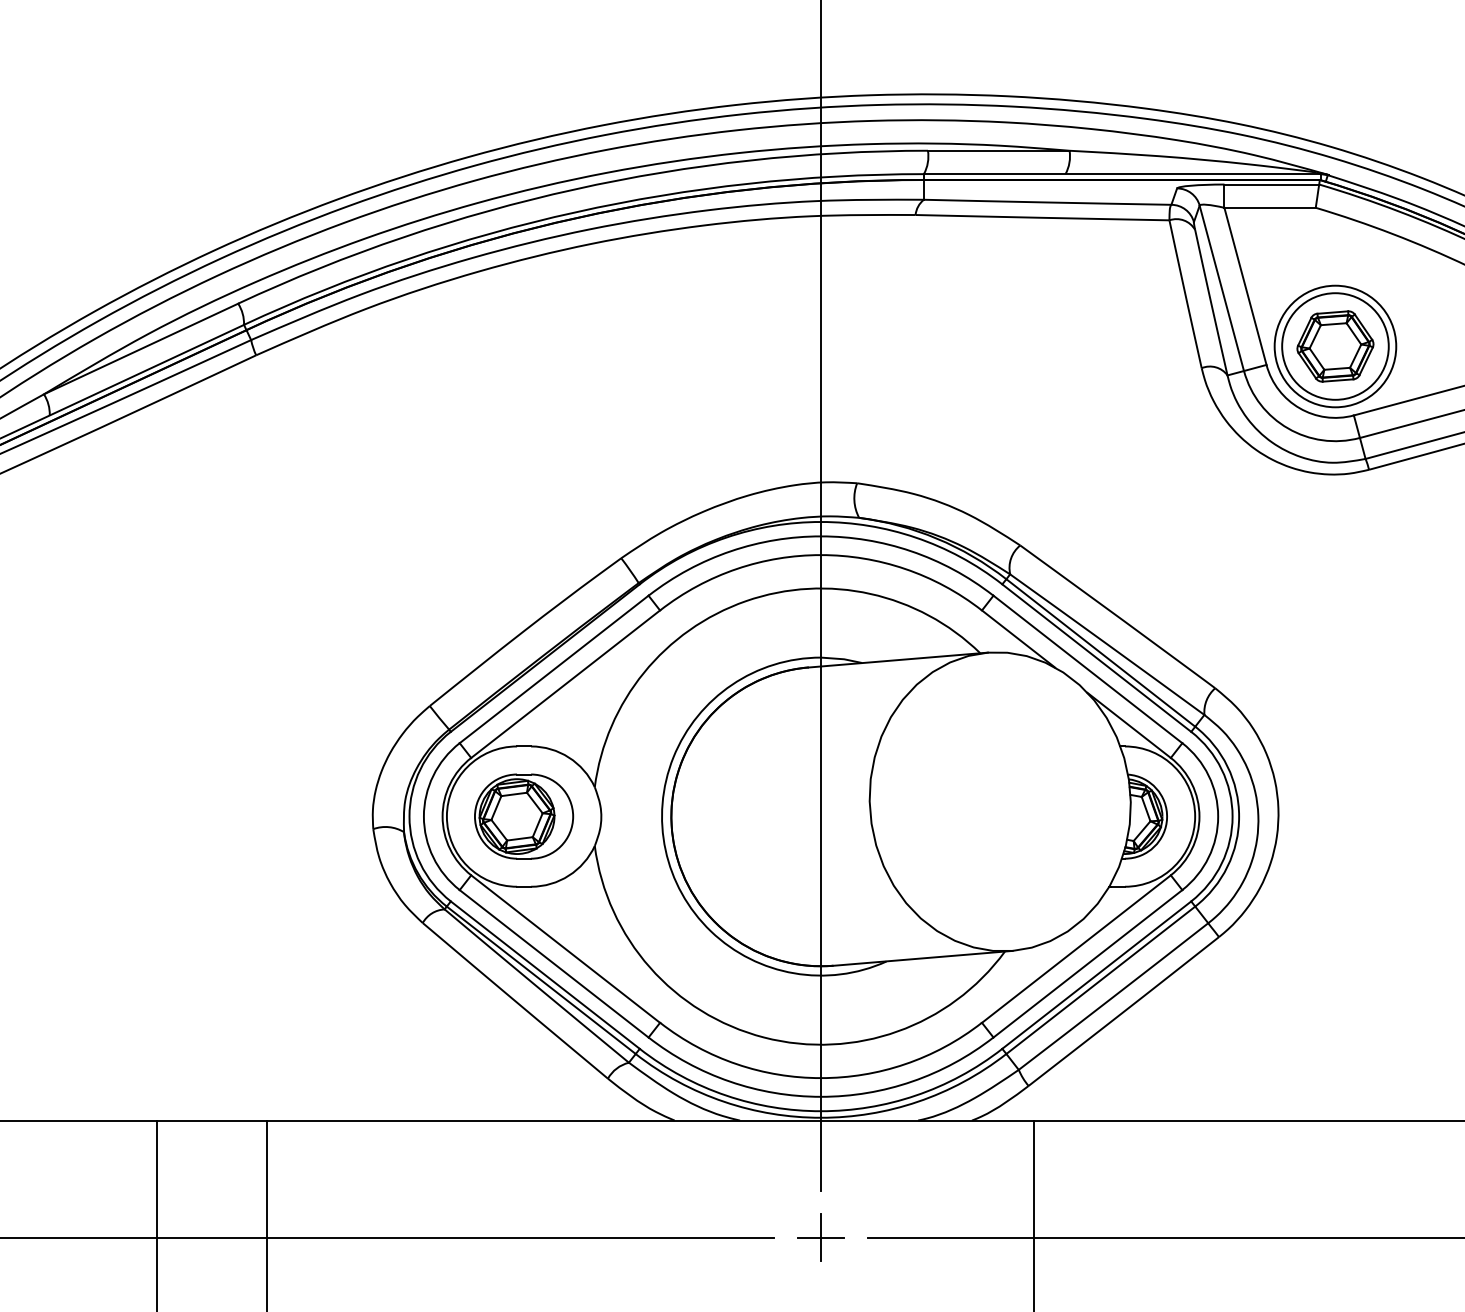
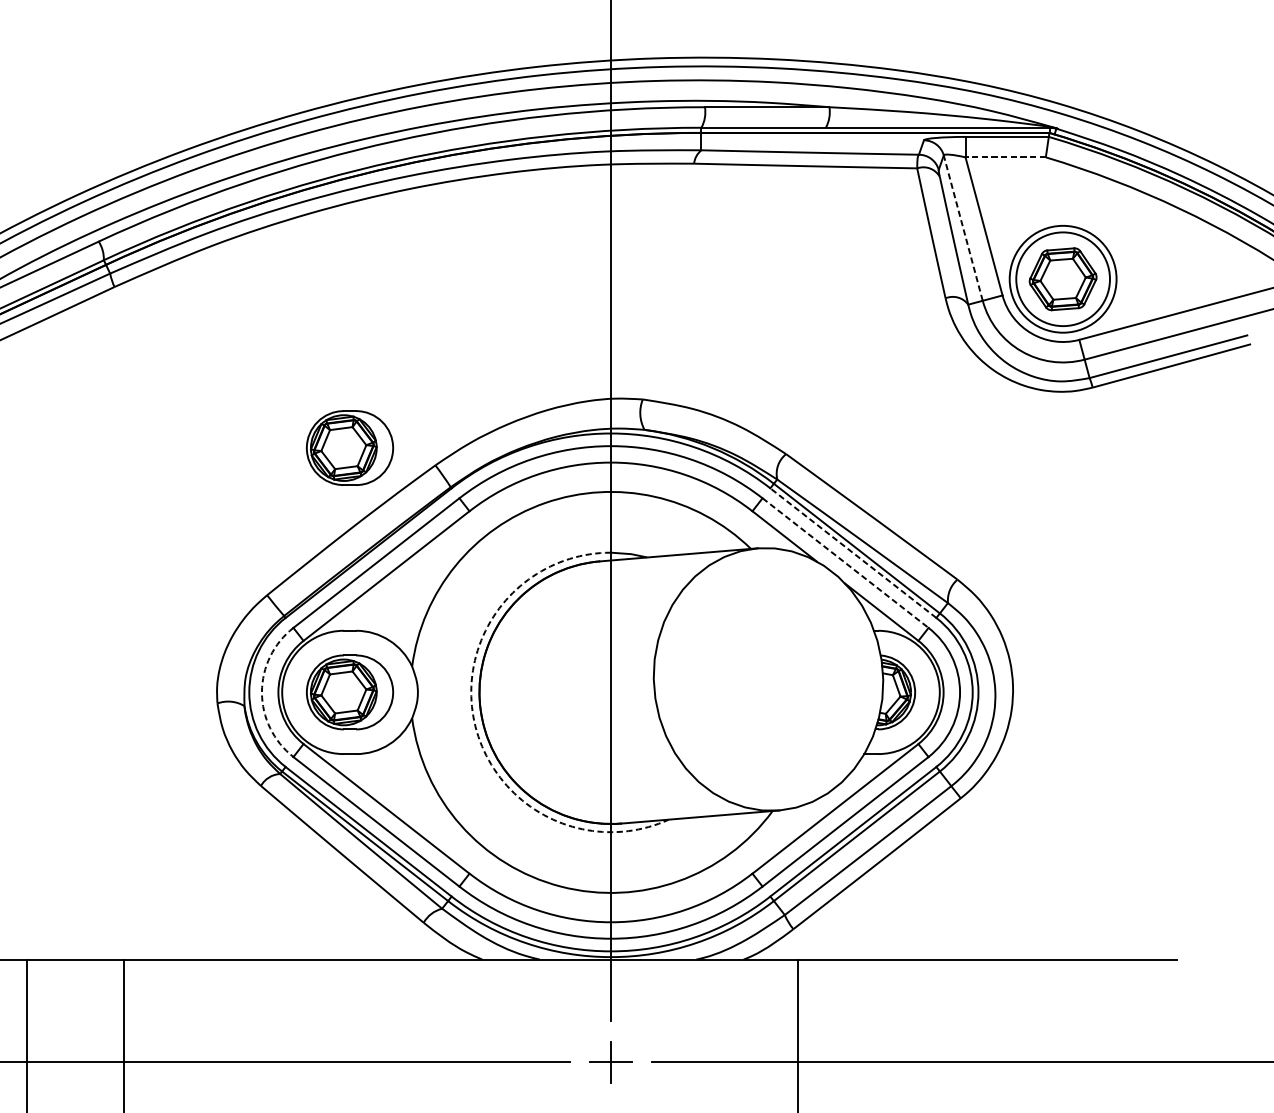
line: (1270, 207) -> (1006, 157), solid -> dashed
line: (1221, 288) -> (962, 228), solid -> dashed
part: (524, 538) -> (350, 448), added
line: (1096, 658) -> (853, 553), solid -> dashed
line: (1087, 669) -> (845, 563), solid -> dashed
arc: (423, 816) -> (261, 692), solid -> dashed
arc: (665, 850) -> (474, 722), solid -> dashed

